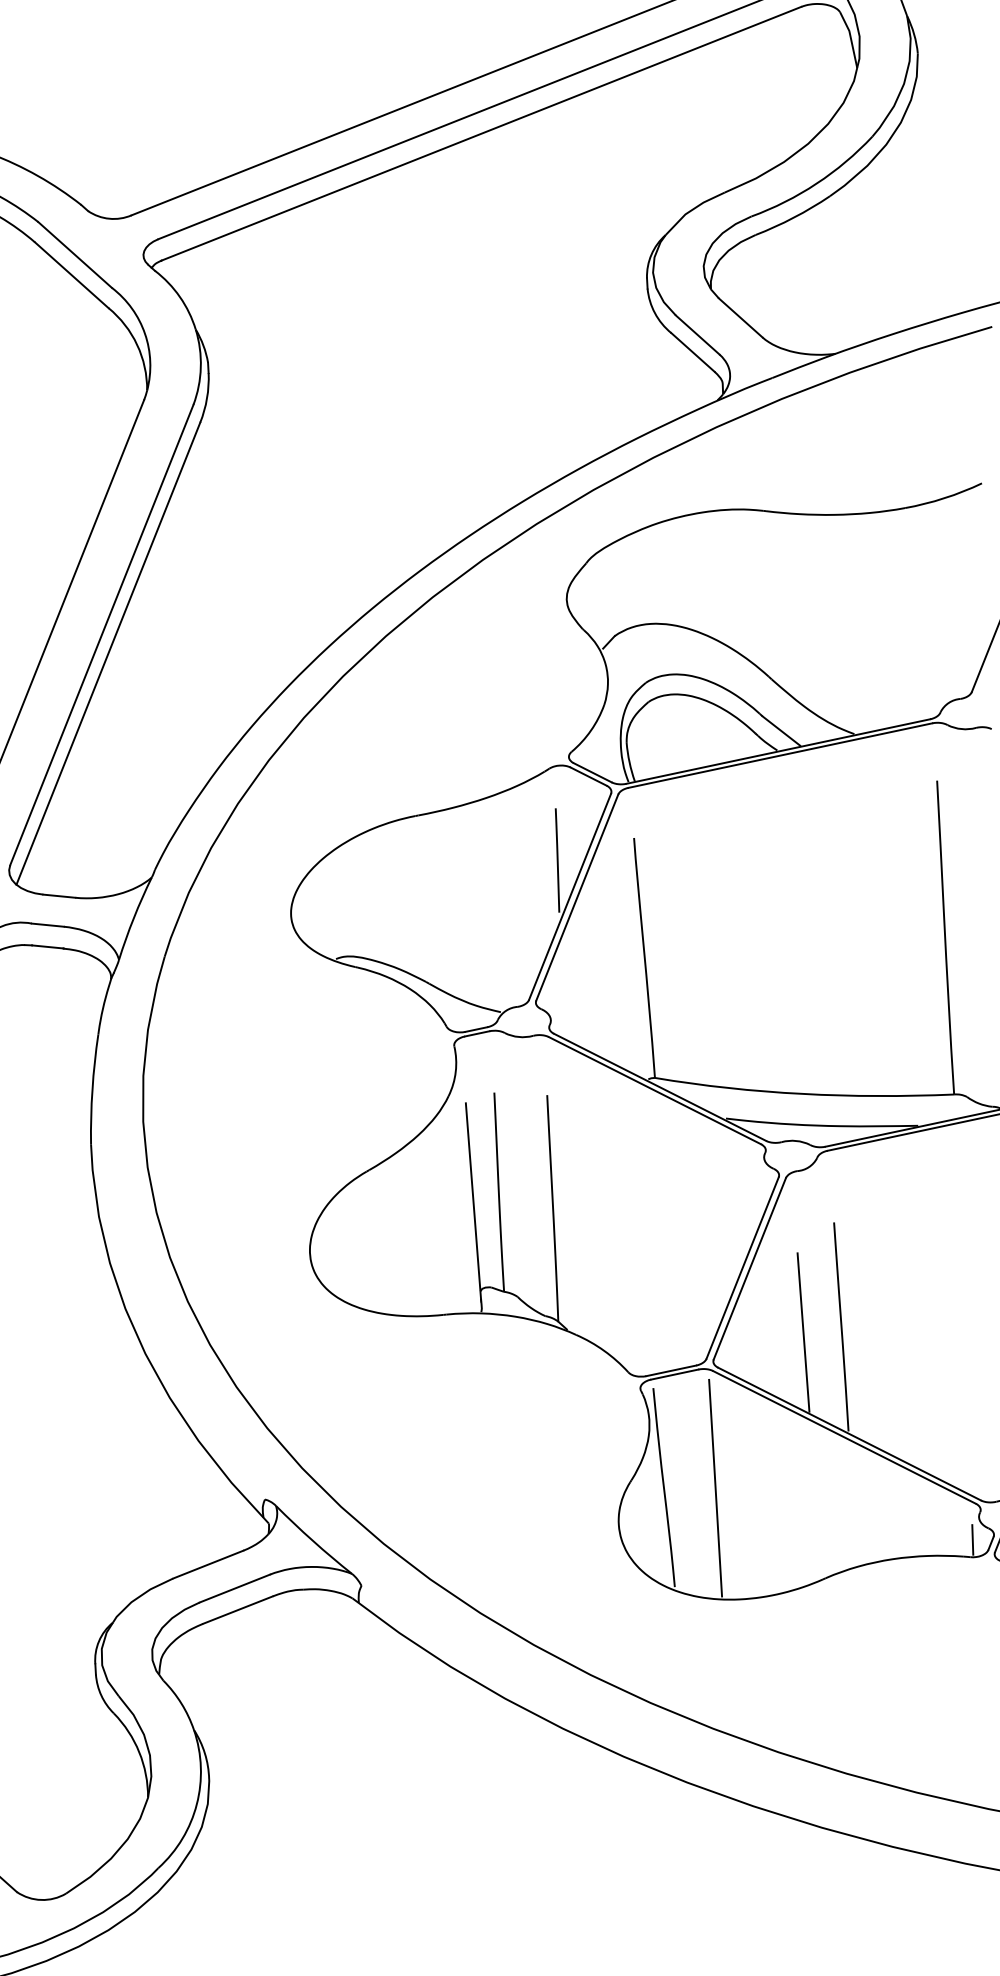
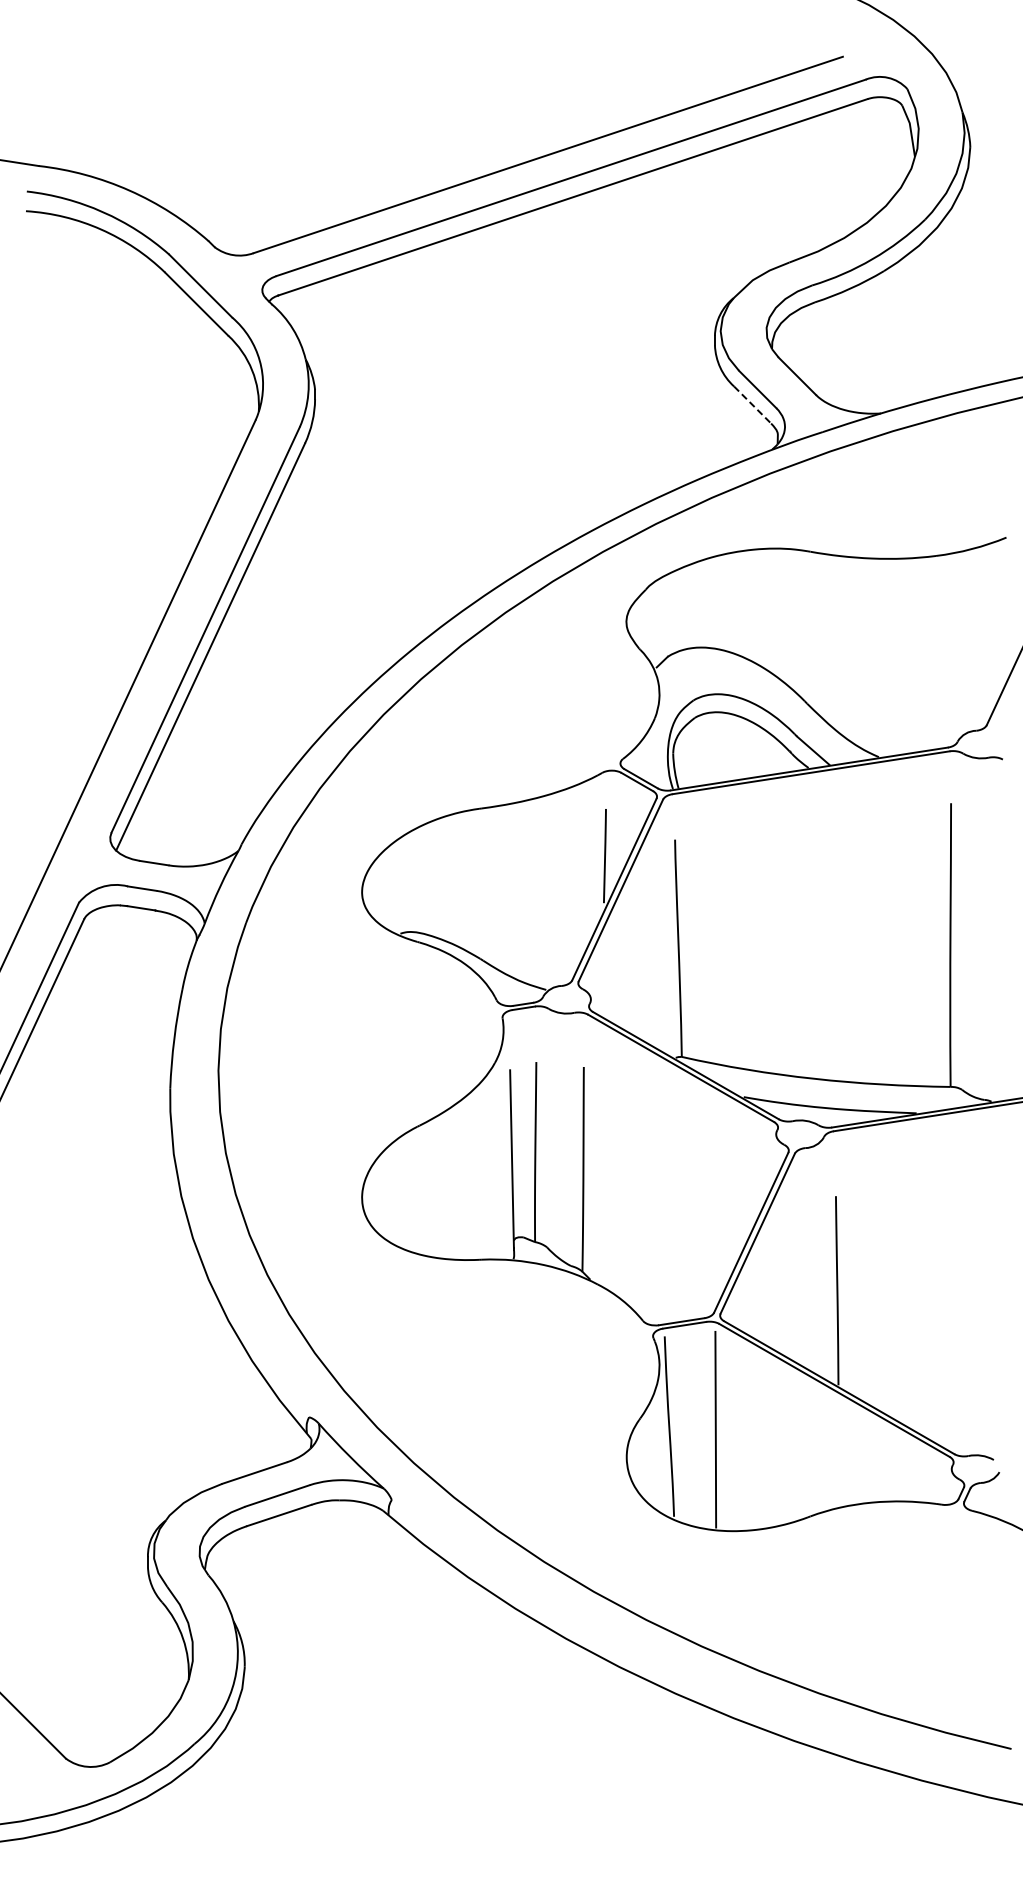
line: (692, 352) -> (752, 405), solid -> dashed
line: (803, 1332) -> (802, 1293), removed
line: (972, 1539) -> (944, 1488), removed

